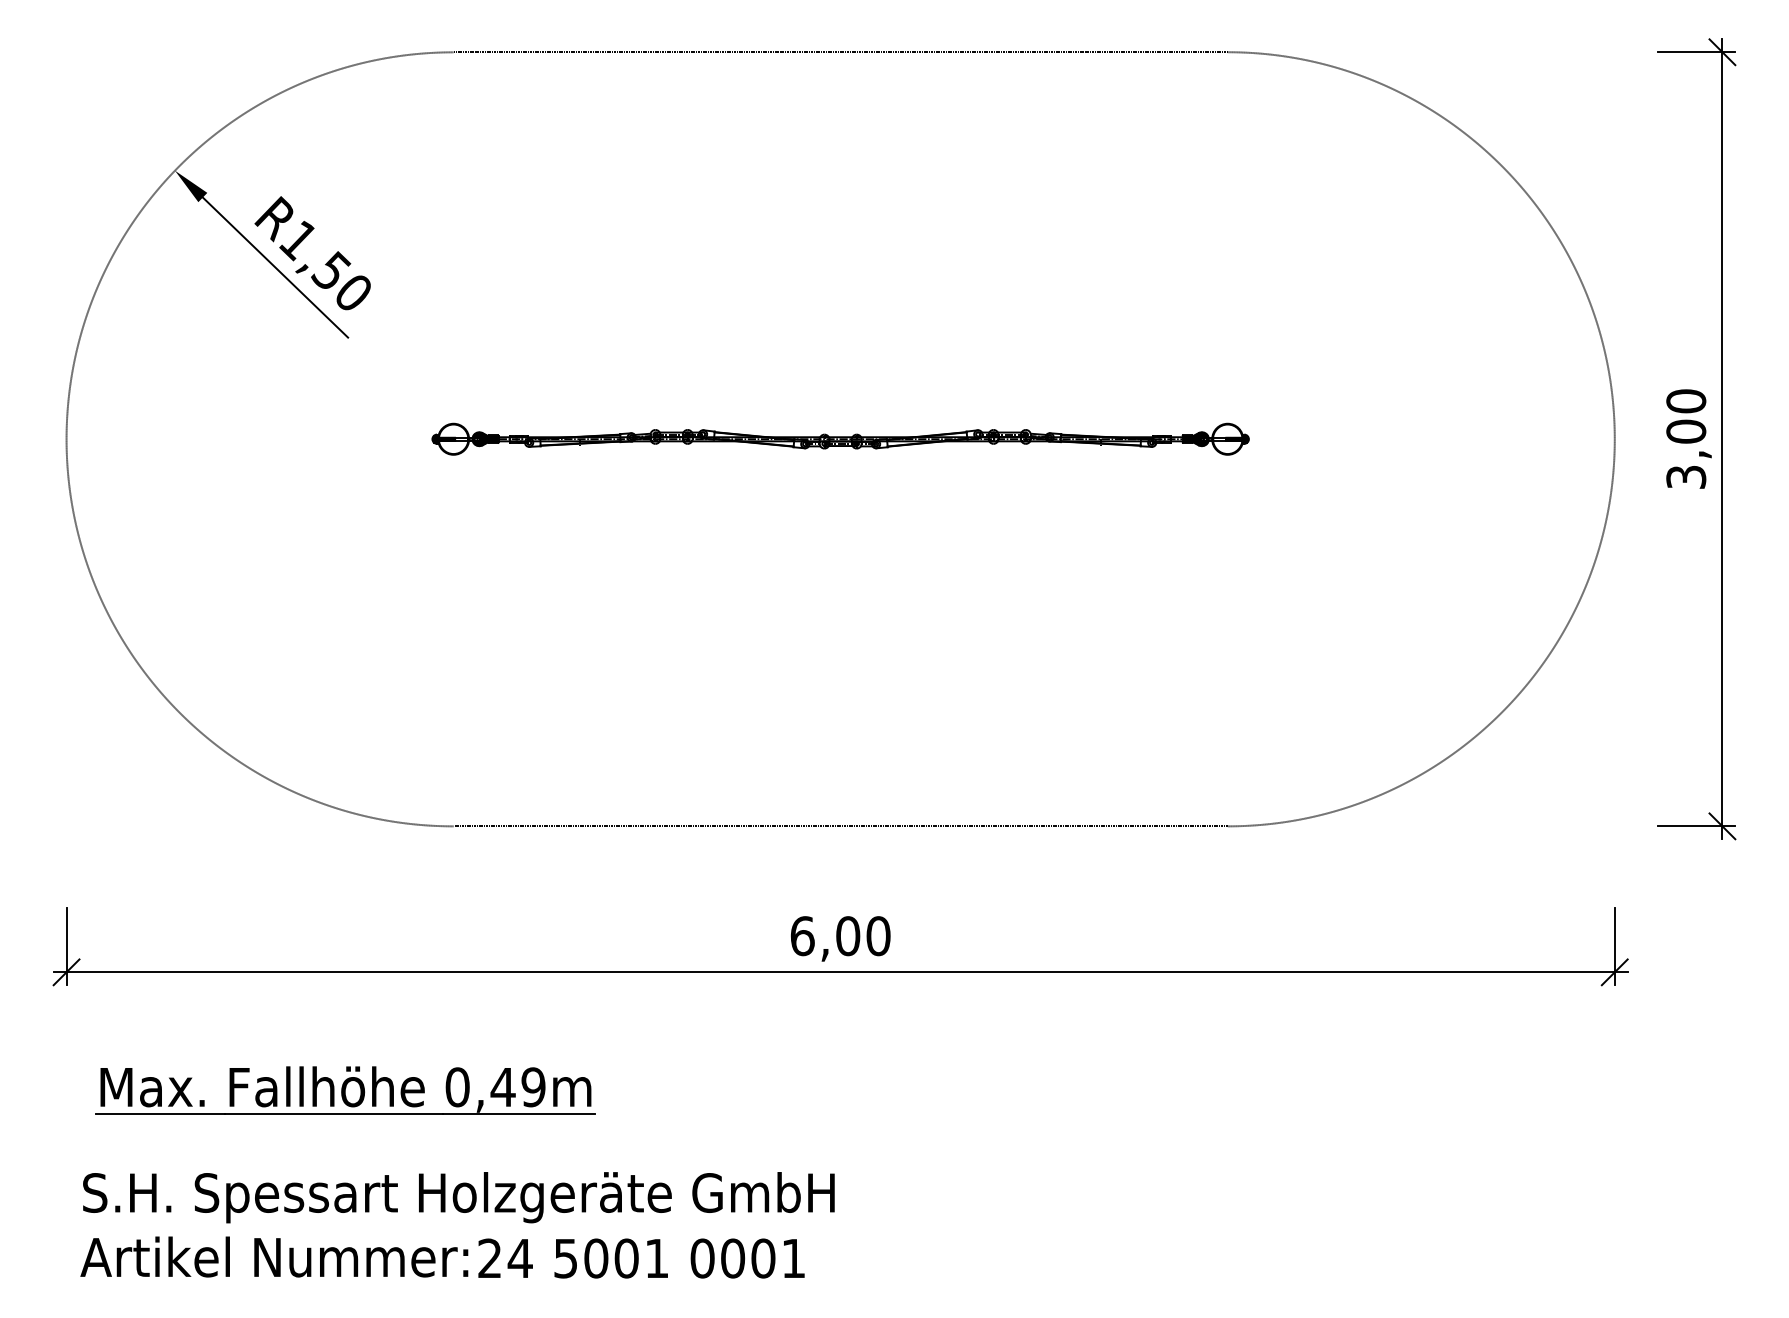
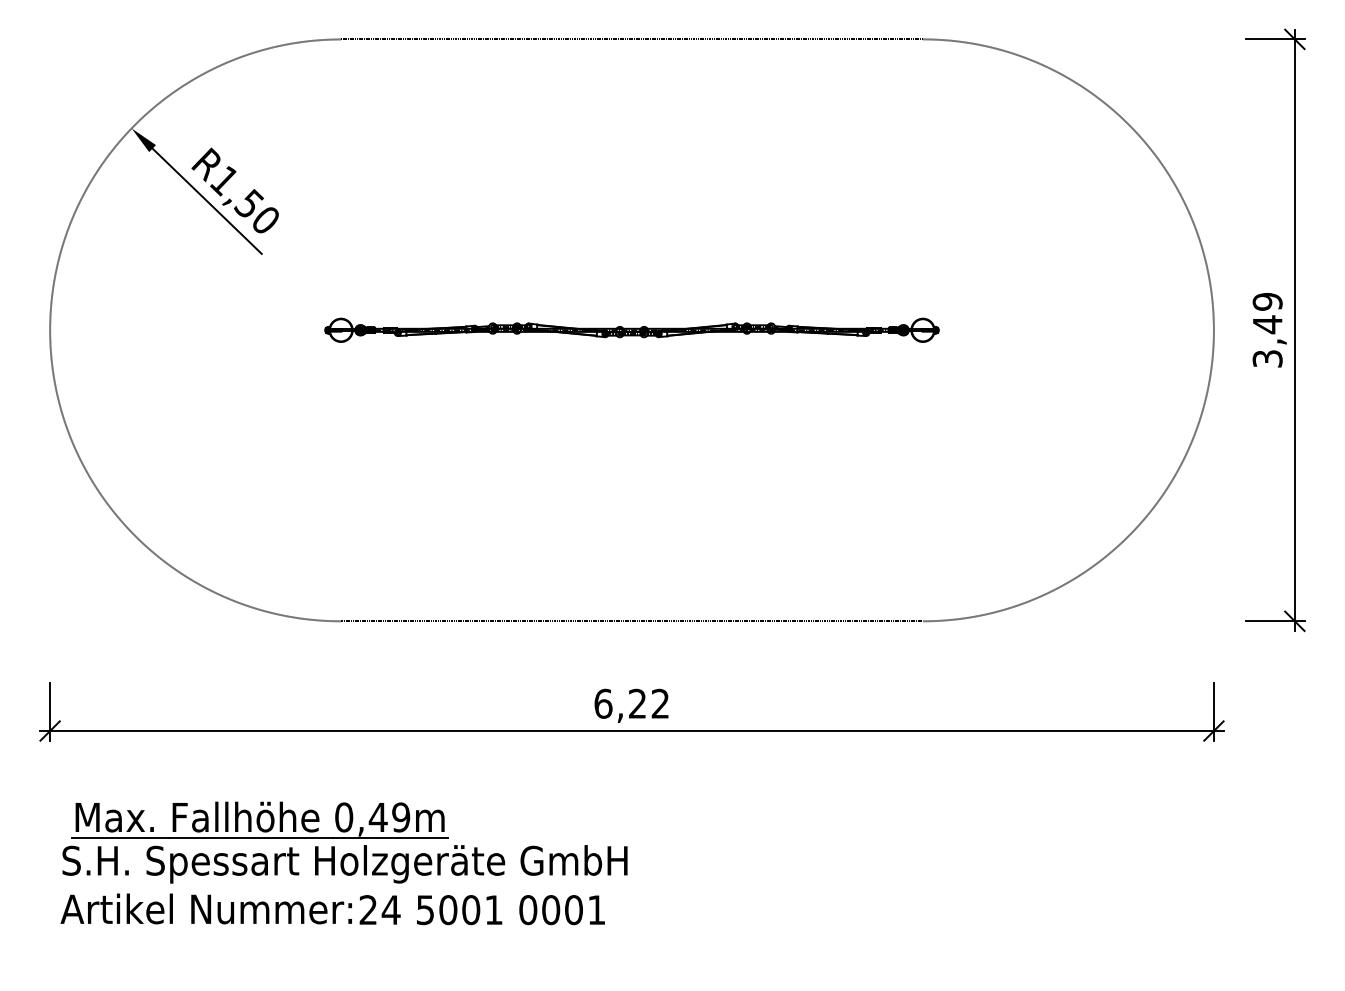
text: (1686, 416) -> (1267, 313), 3,00 -> 3,49
text: (863, 936) -> (649, 704), 6,00 -> 6,22
text: (457, 1224) -> (344, 884), moved

